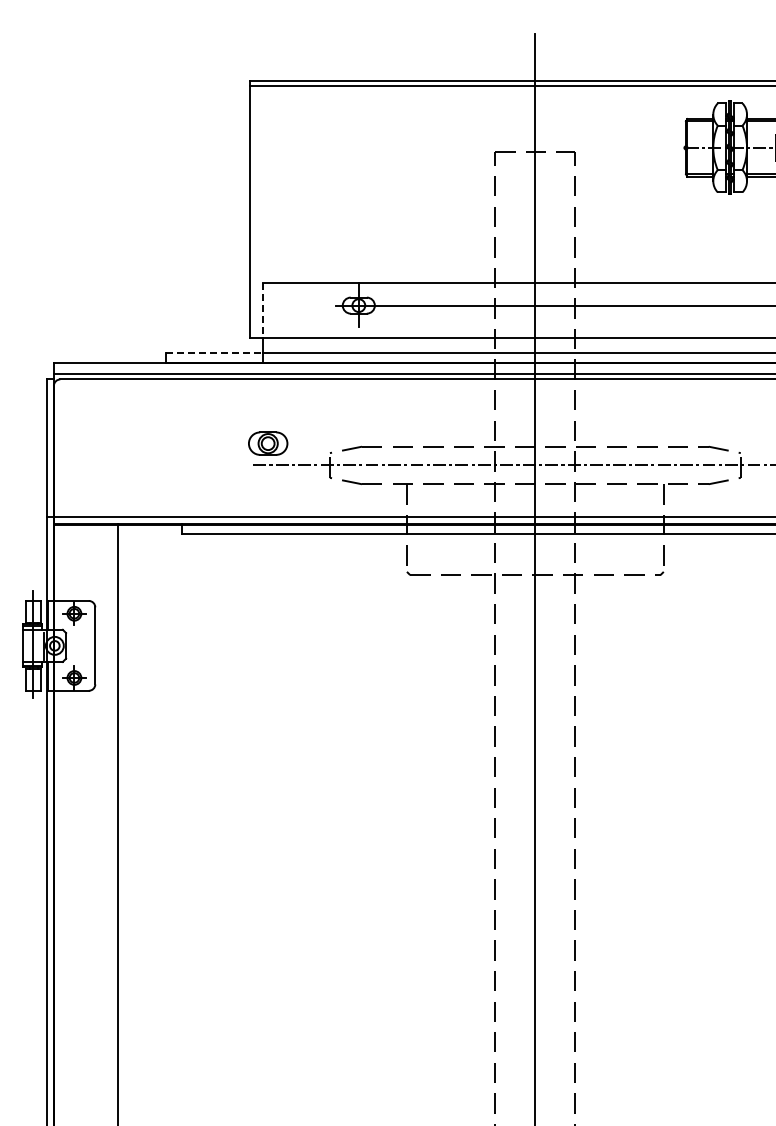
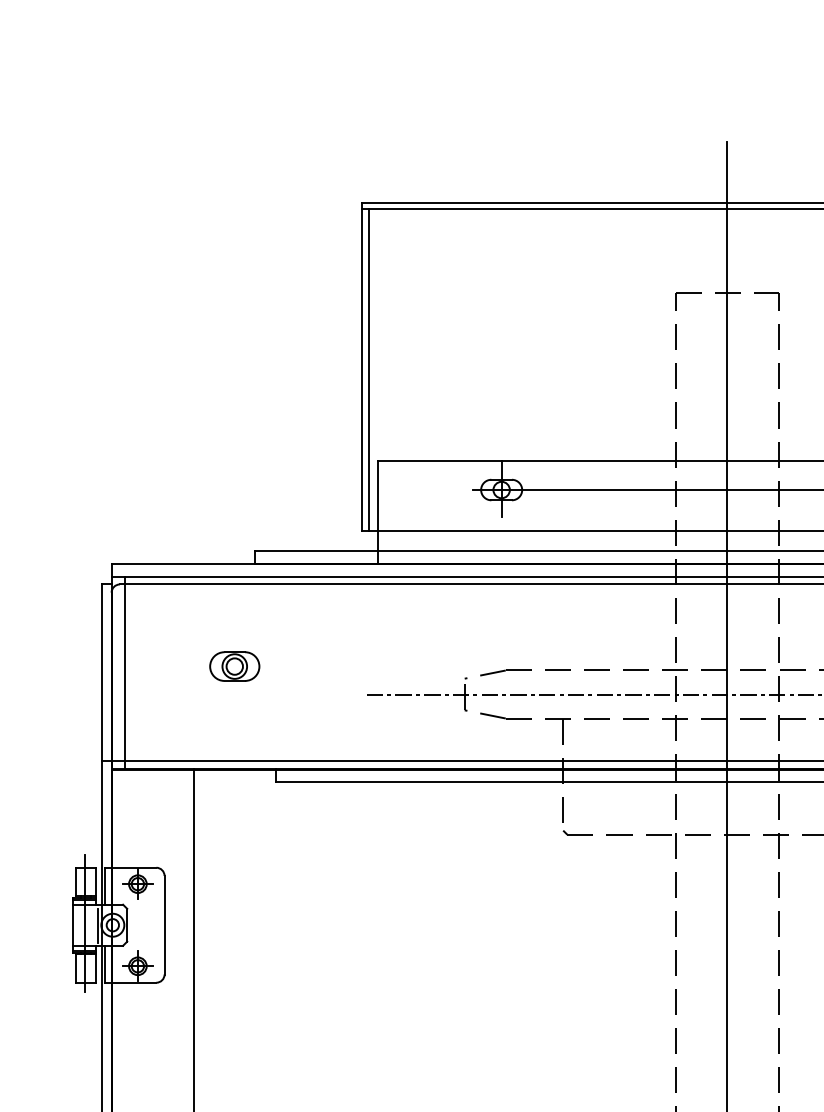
line: (254, 211) -> (368, 369), added
line: (262, 310) -> (378, 496), dashed -> solid
line: (214, 353) -> (317, 551), dashed -> solid
part: (268, 443) -> (235, 666), moved
line: (64, 448) -> (125, 672), added

